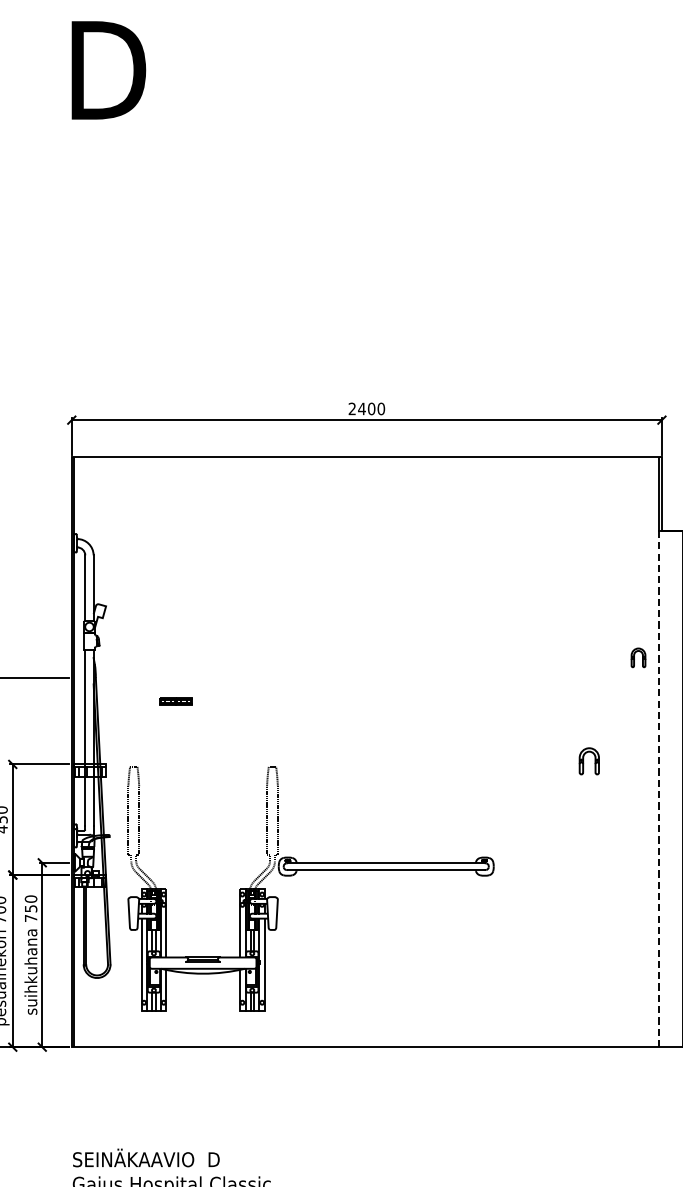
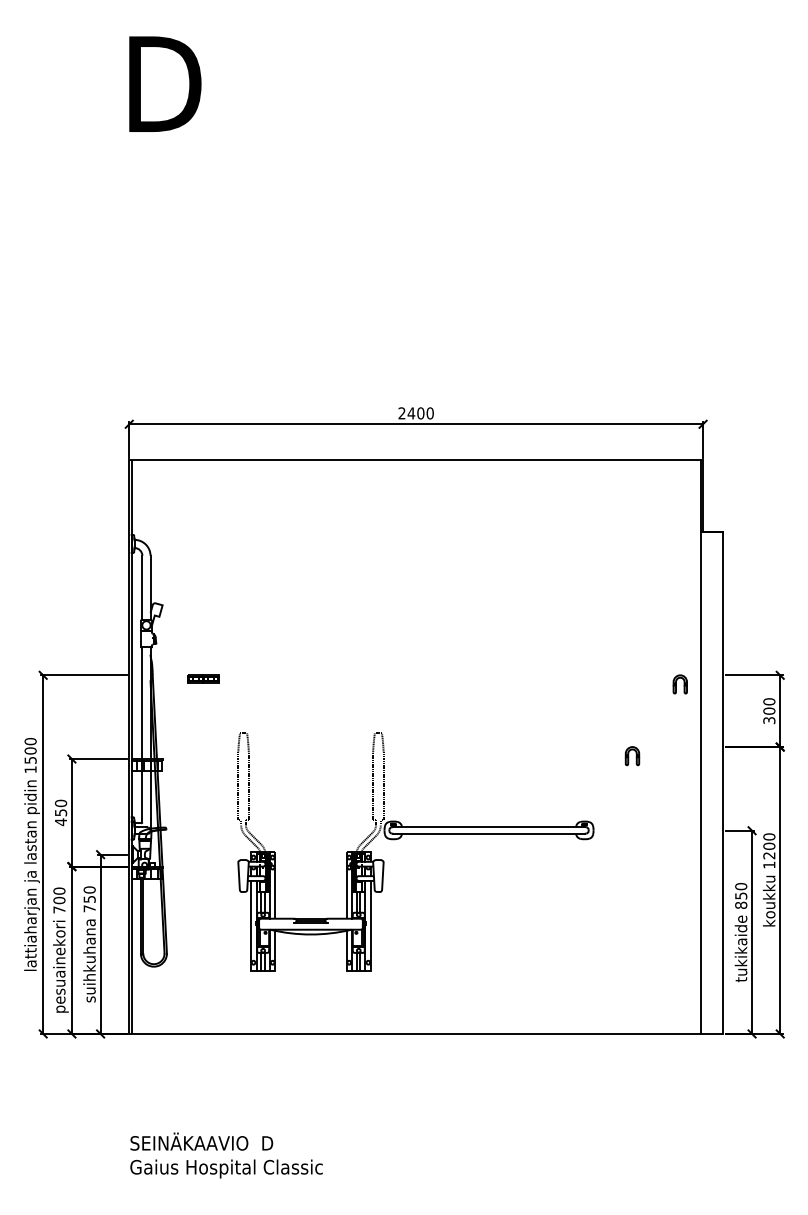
part: (637, 657) -> (679, 684), moved
part: (175, 701) -> (203, 678), moved
part: (589, 761) -> (632, 756), size x0.71
line: (659, 788) -> (700, 782), dashed -> solid
part: (310, 870) -> (415, 834), moved

